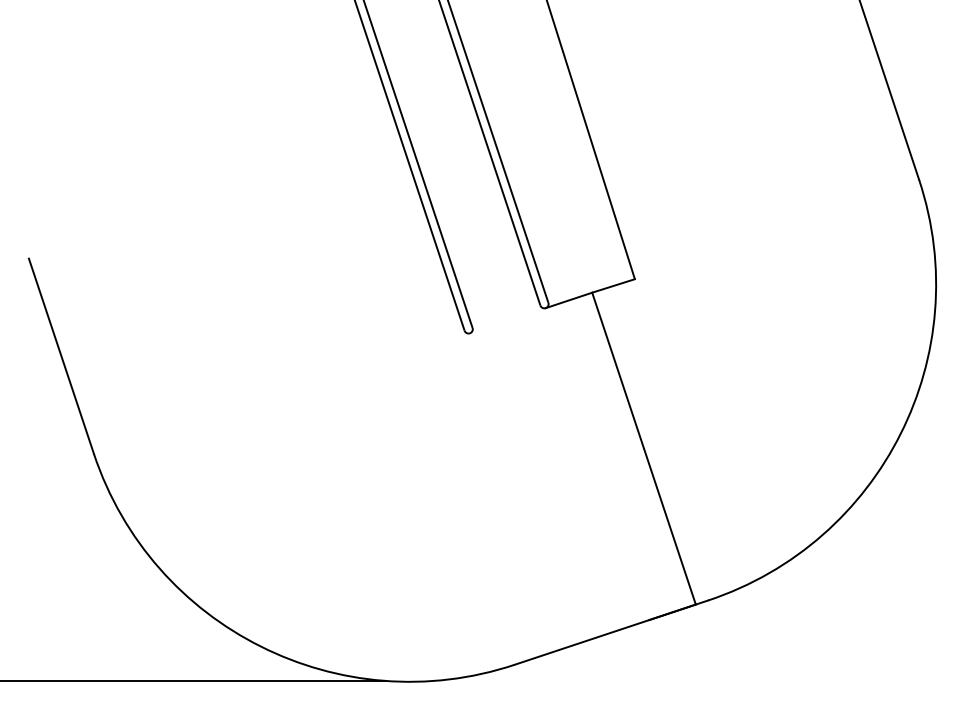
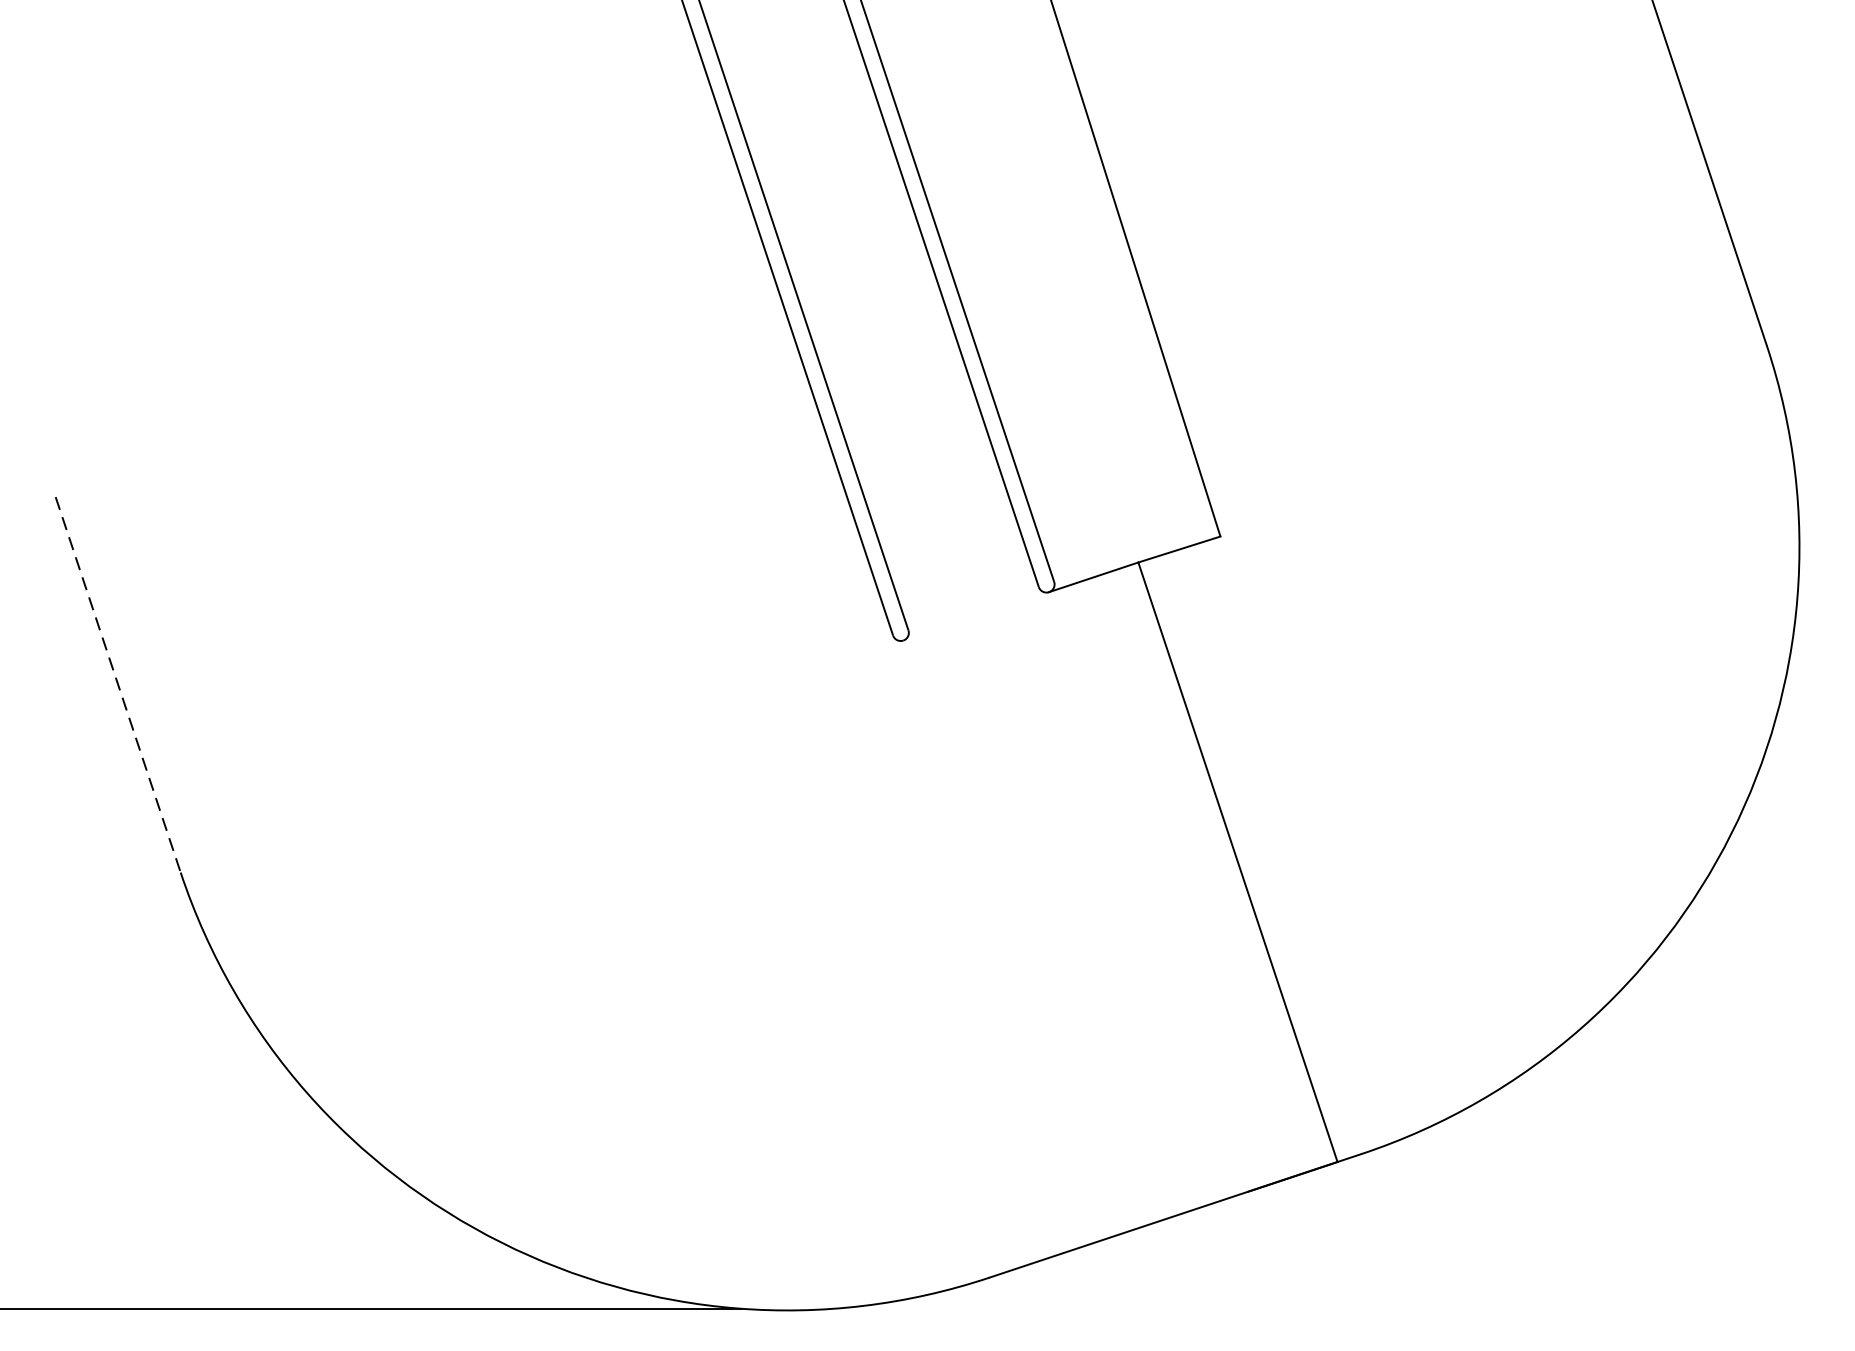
line: (61, 356) -> (118, 685), solid -> dashed

